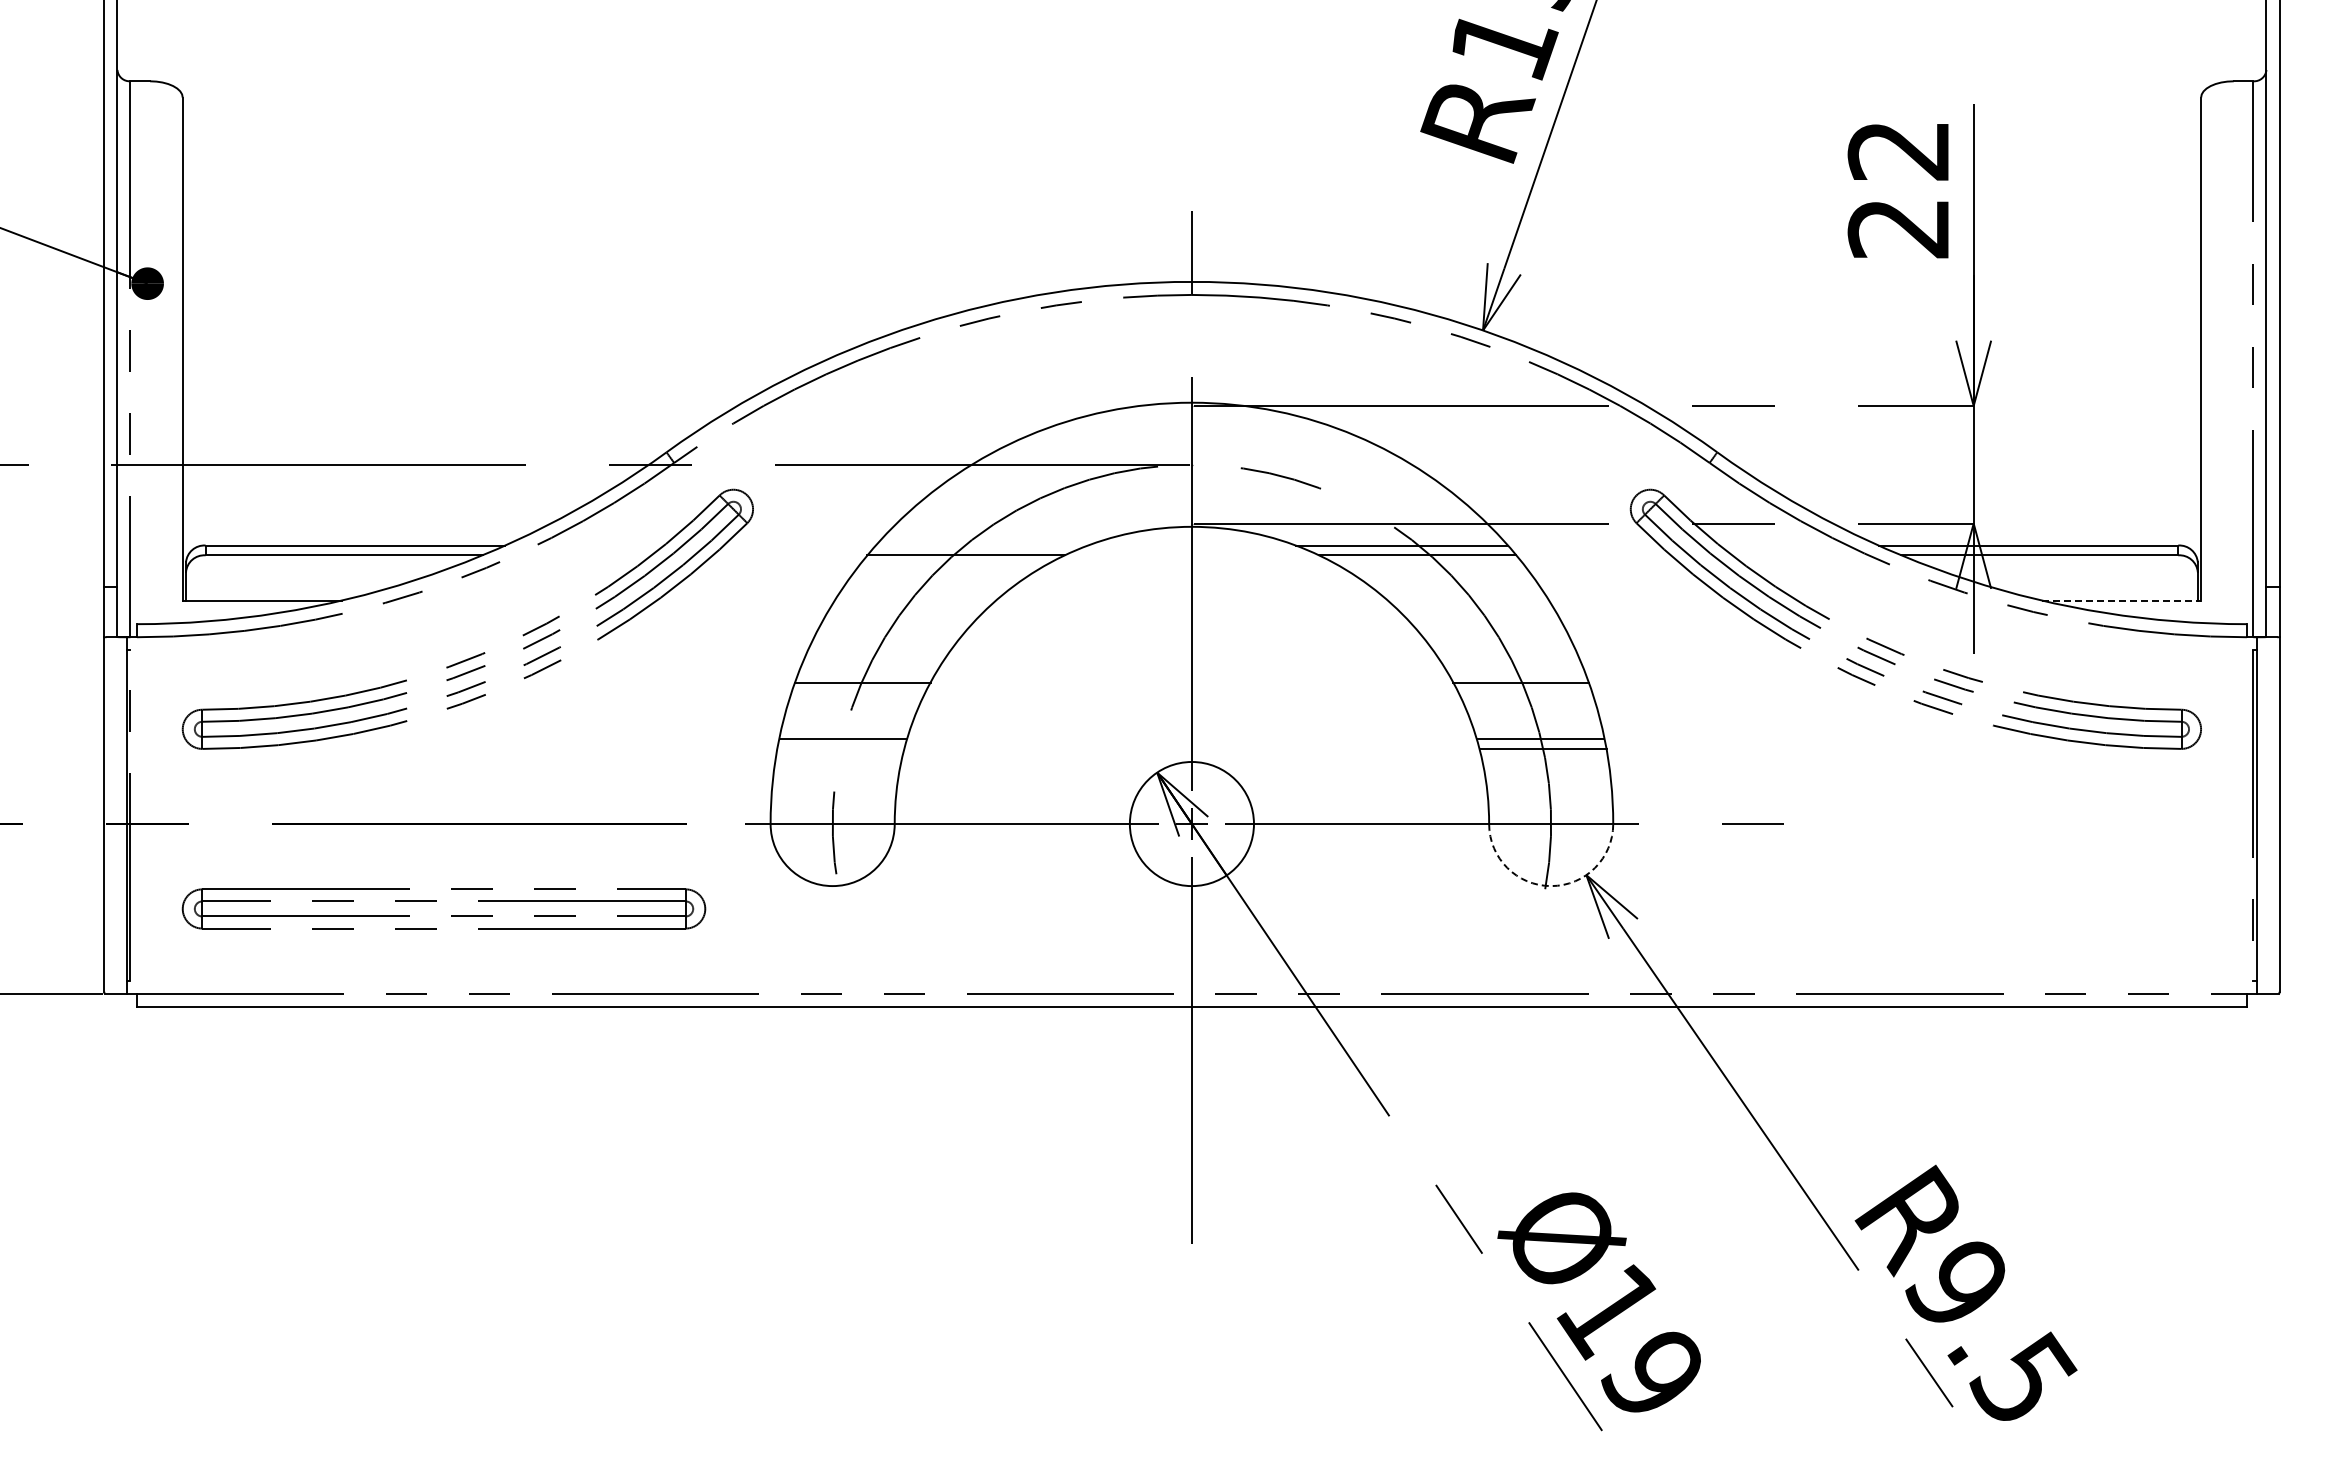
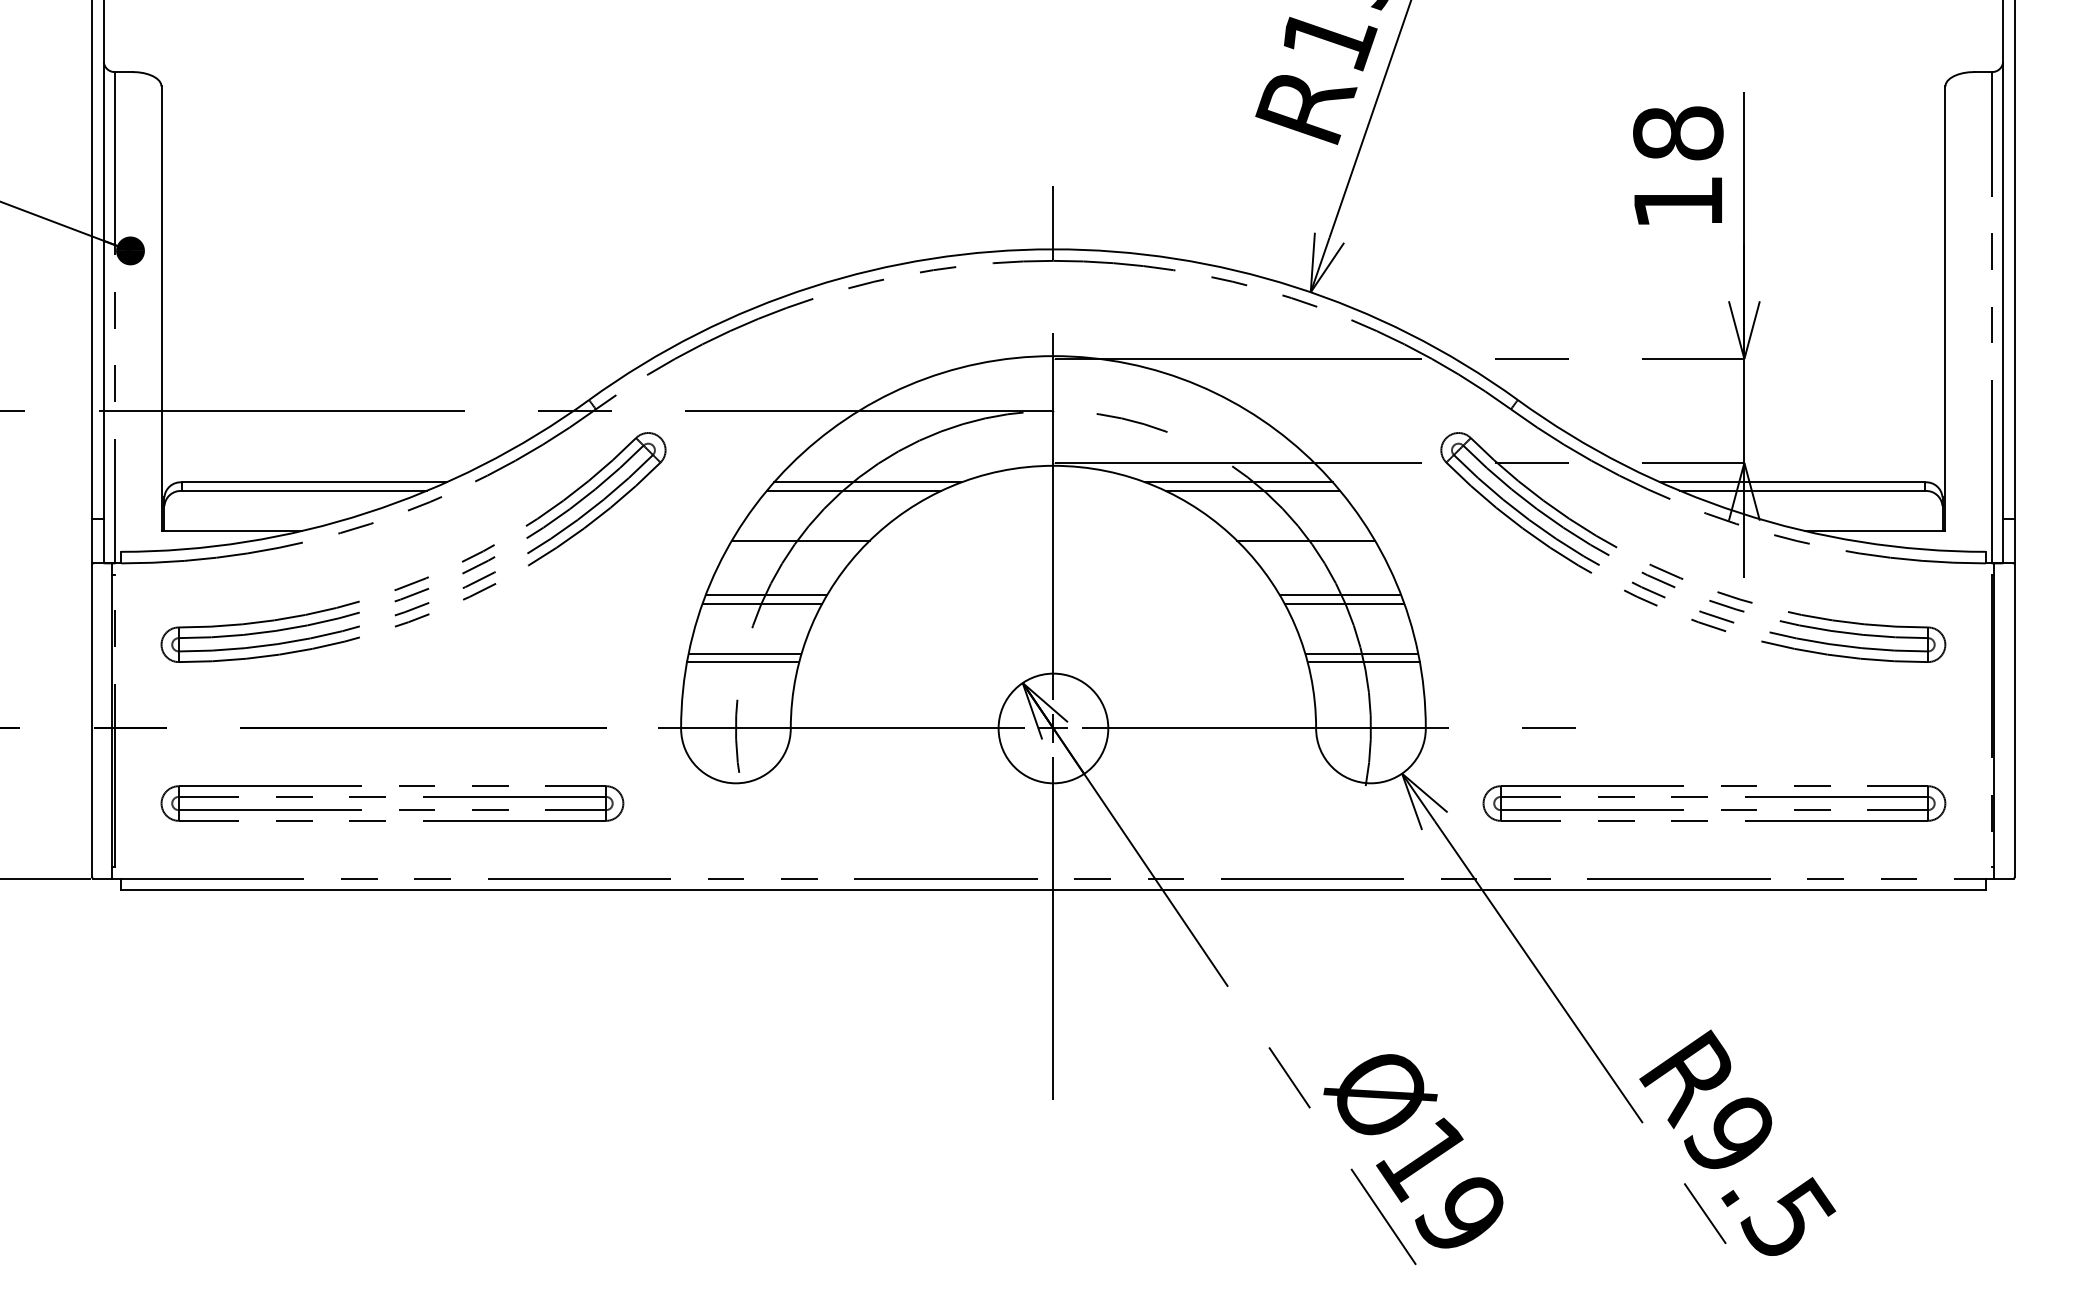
text: (1898, 189) -> (1677, 167), 22 -> 18
line: (981, 545) -> (867, 482), added
line: (2121, 600) -> (1875, 530), dashed -> solid
line: (905, 611) -> (800, 540), added
line: (1477, 611) -> (1305, 540), added
line: (867, 672) -> (766, 594), added
line: (1516, 672) -> (1340, 594), added
line: (840, 749) -> (742, 662), added
arc: (1551, 886) -> (1371, 783), dashed -> solid
part: (1932, 901) -> (1707, 796), added

